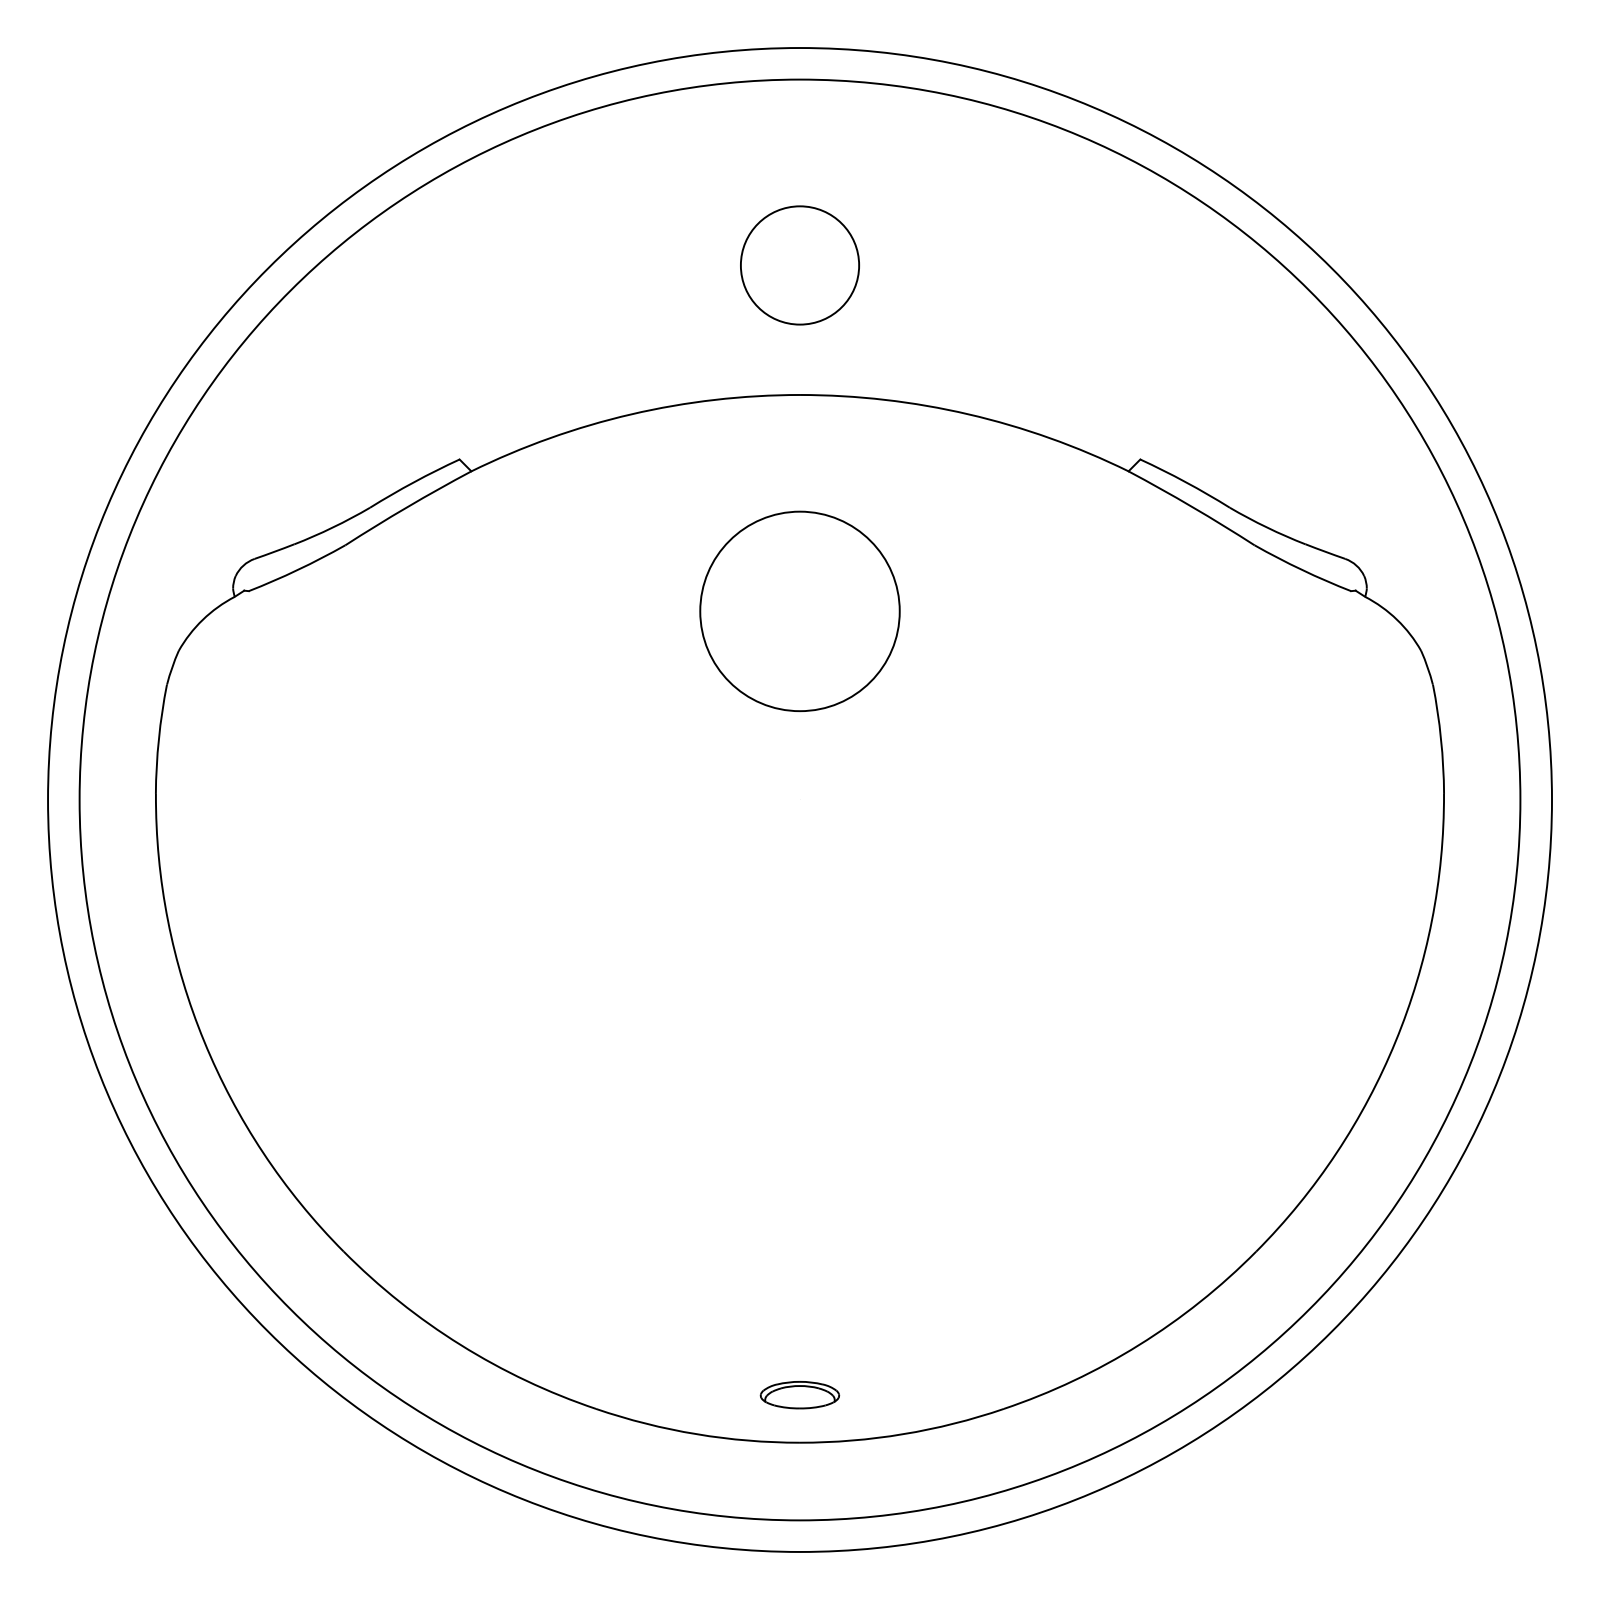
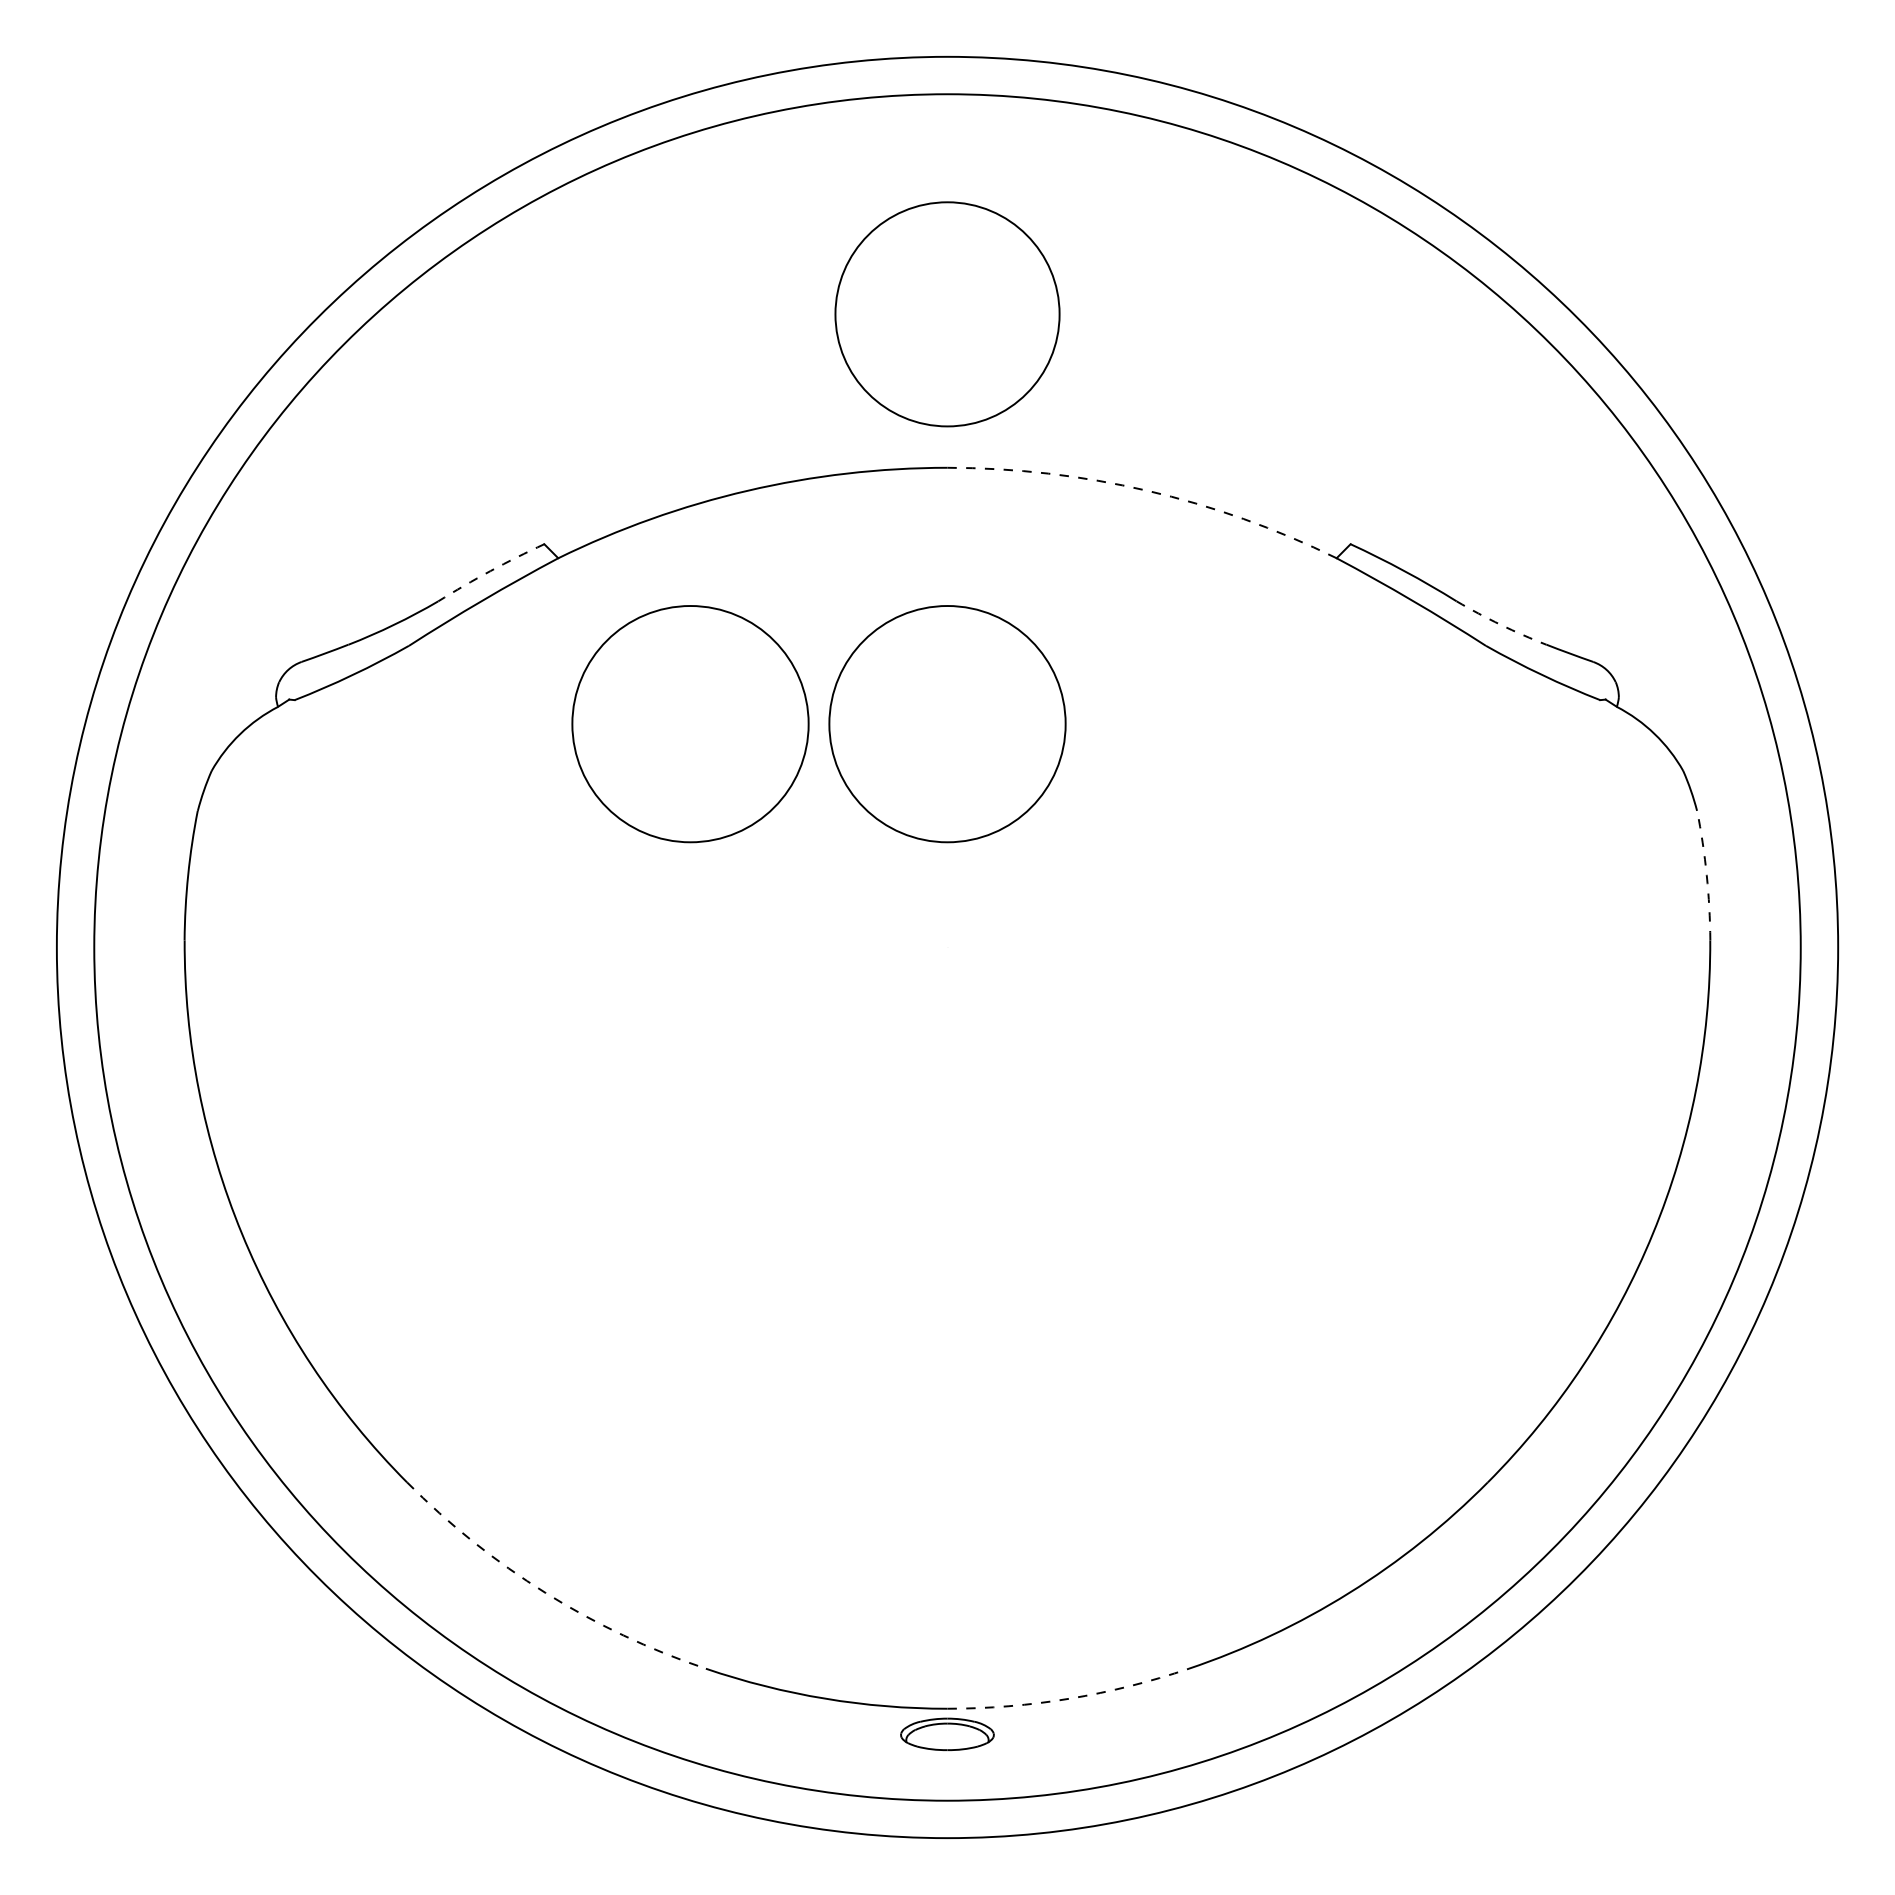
circle: (800, 265) -> (947, 314), size x1.6
arc: (968, 414) -> (1147, 490), solid -> dashed
arc: (414, 482) -> (490, 571), solid -> dashed
arc: (1266, 527) -> (1500, 624), solid -> dashed
circle: (583, 611) -> (690, 724), added
arc: (1440, 739) -> (1706, 875), solid -> dashed
arc: (460, 1345) -> (545, 1593), solid -> dashed
part: (800, 1394) -> (947, 1733), moved
arc: (903, 1434) -> (1069, 1698), solid -> dashed

